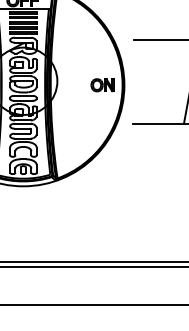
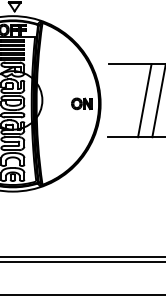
line: (174, 81) -> (144, 100), added

